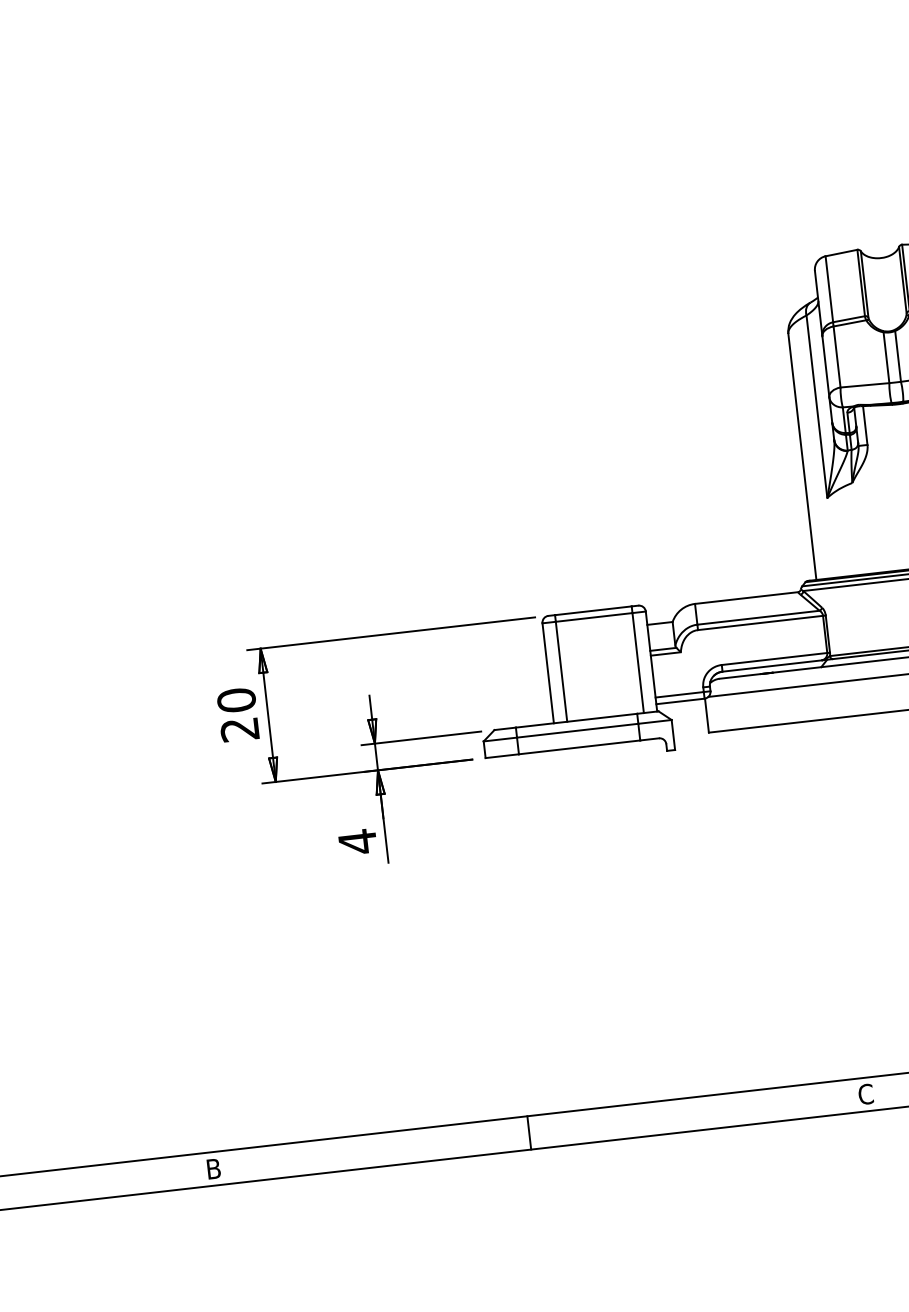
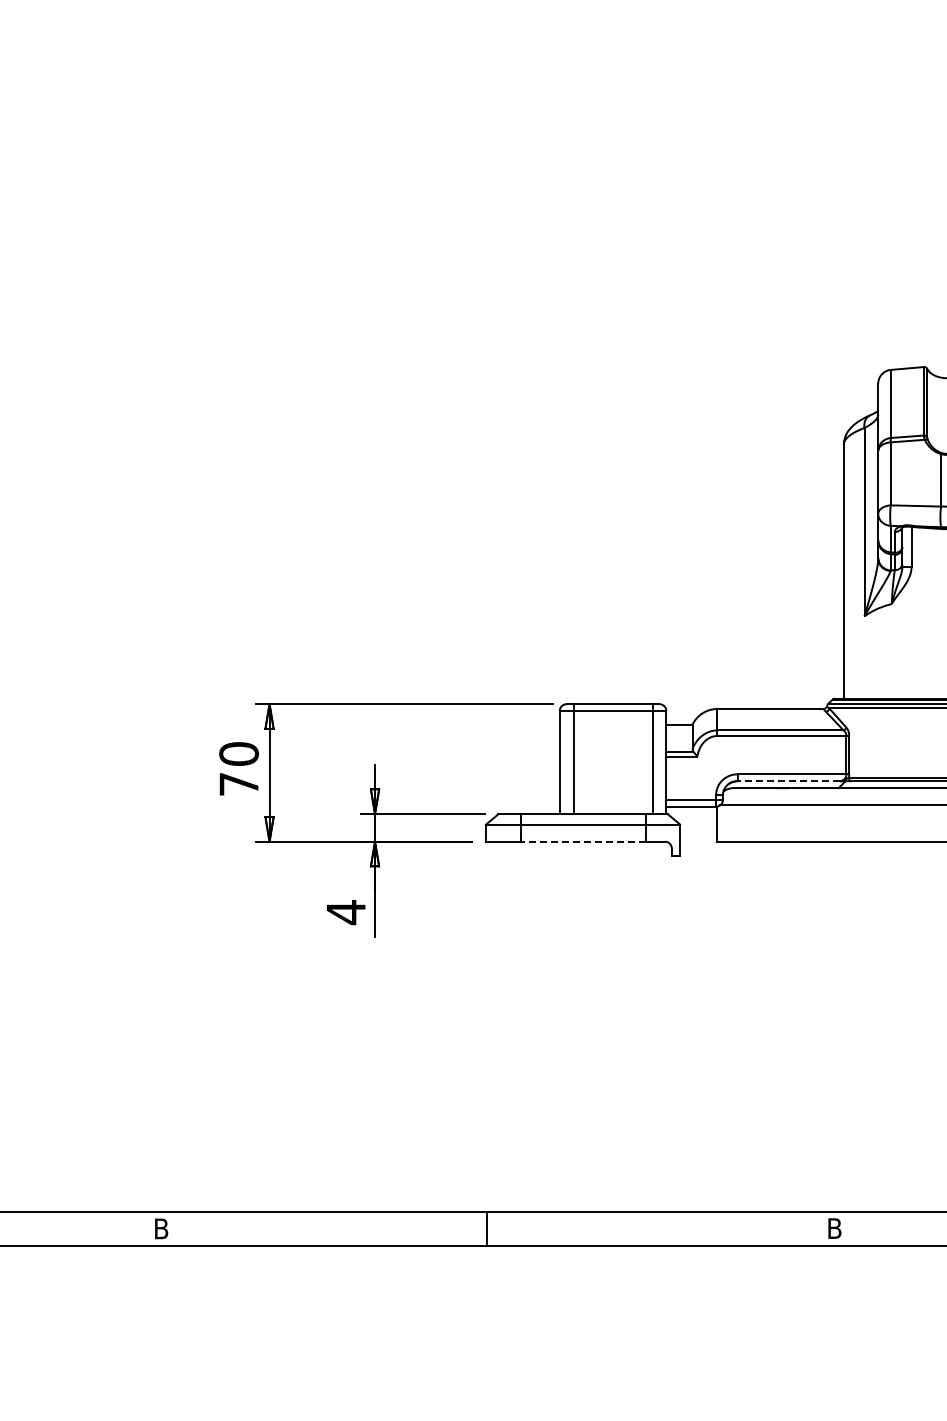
line: (771, 666) -> (788, 781), solid -> dashed
text: (239, 729) -> (238, 784), 20 -> 70
line: (579, 747) -> (583, 841), solid -> dashed
text: (865, 1094) -> (834, 1228), C -> B

